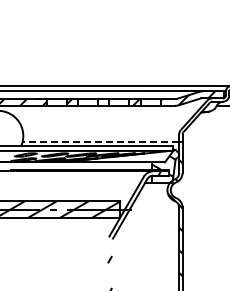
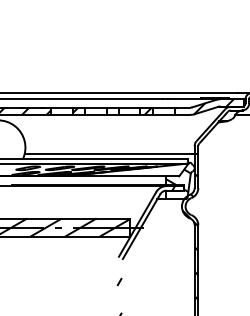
line: (100, 141) -> (109, 153), dashed -> solid

